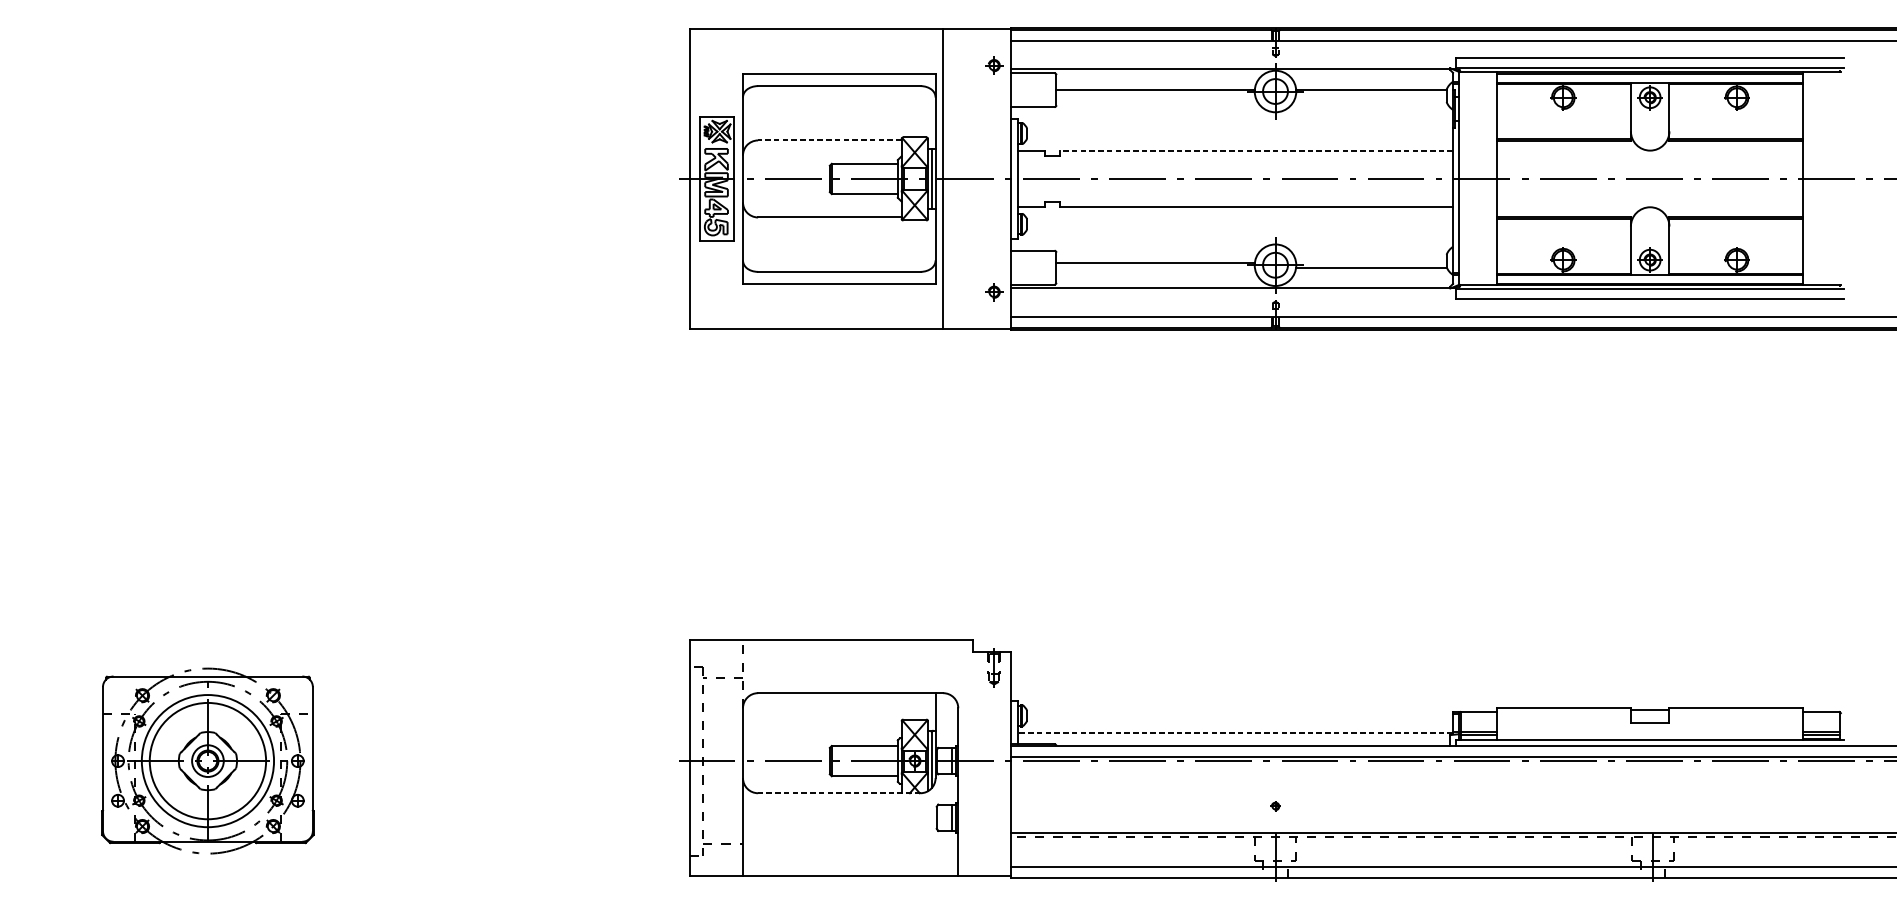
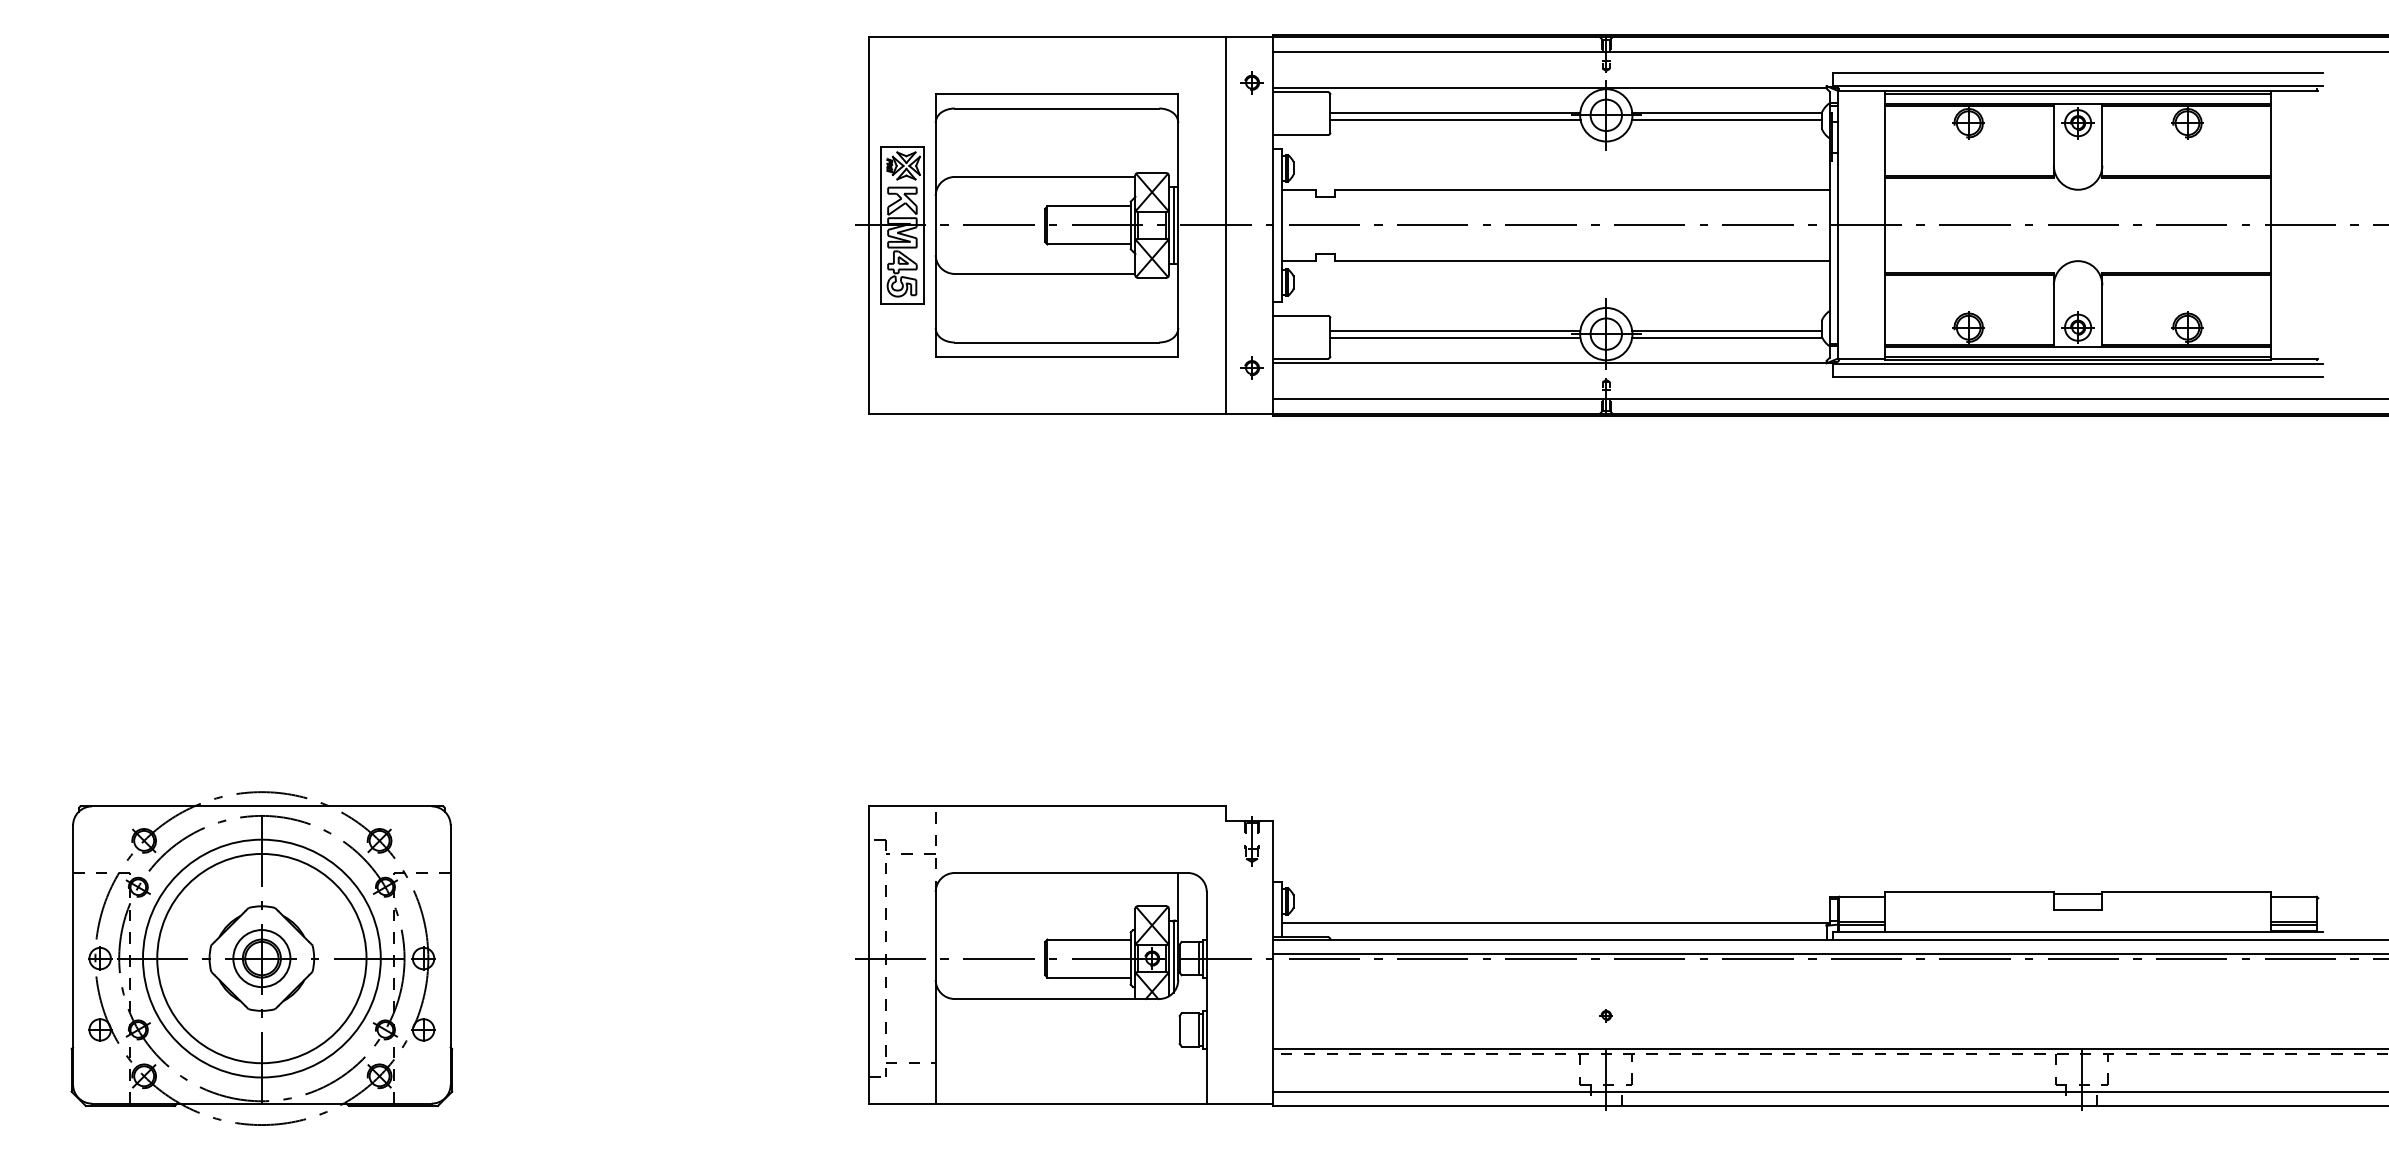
line: (1155, 95) -> (1455, 120), added
line: (1370, 95) -> (1726, 120), added
line: (829, 140) -> (1044, 176), dashed -> solid
line: (1256, 150) -> (1582, 189), dashed -> solid
line: (942, 178) -> (1225, 225), moved
line: (1370, 262) -> (1726, 330), added
line: (1155, 267) -> (1455, 337), added
line: (1235, 732) -> (1555, 922), dashed -> solid
part: (207, 761) -> (261, 958), size x1.43
line: (838, 793) -> (1056, 999), dashed -> solid

